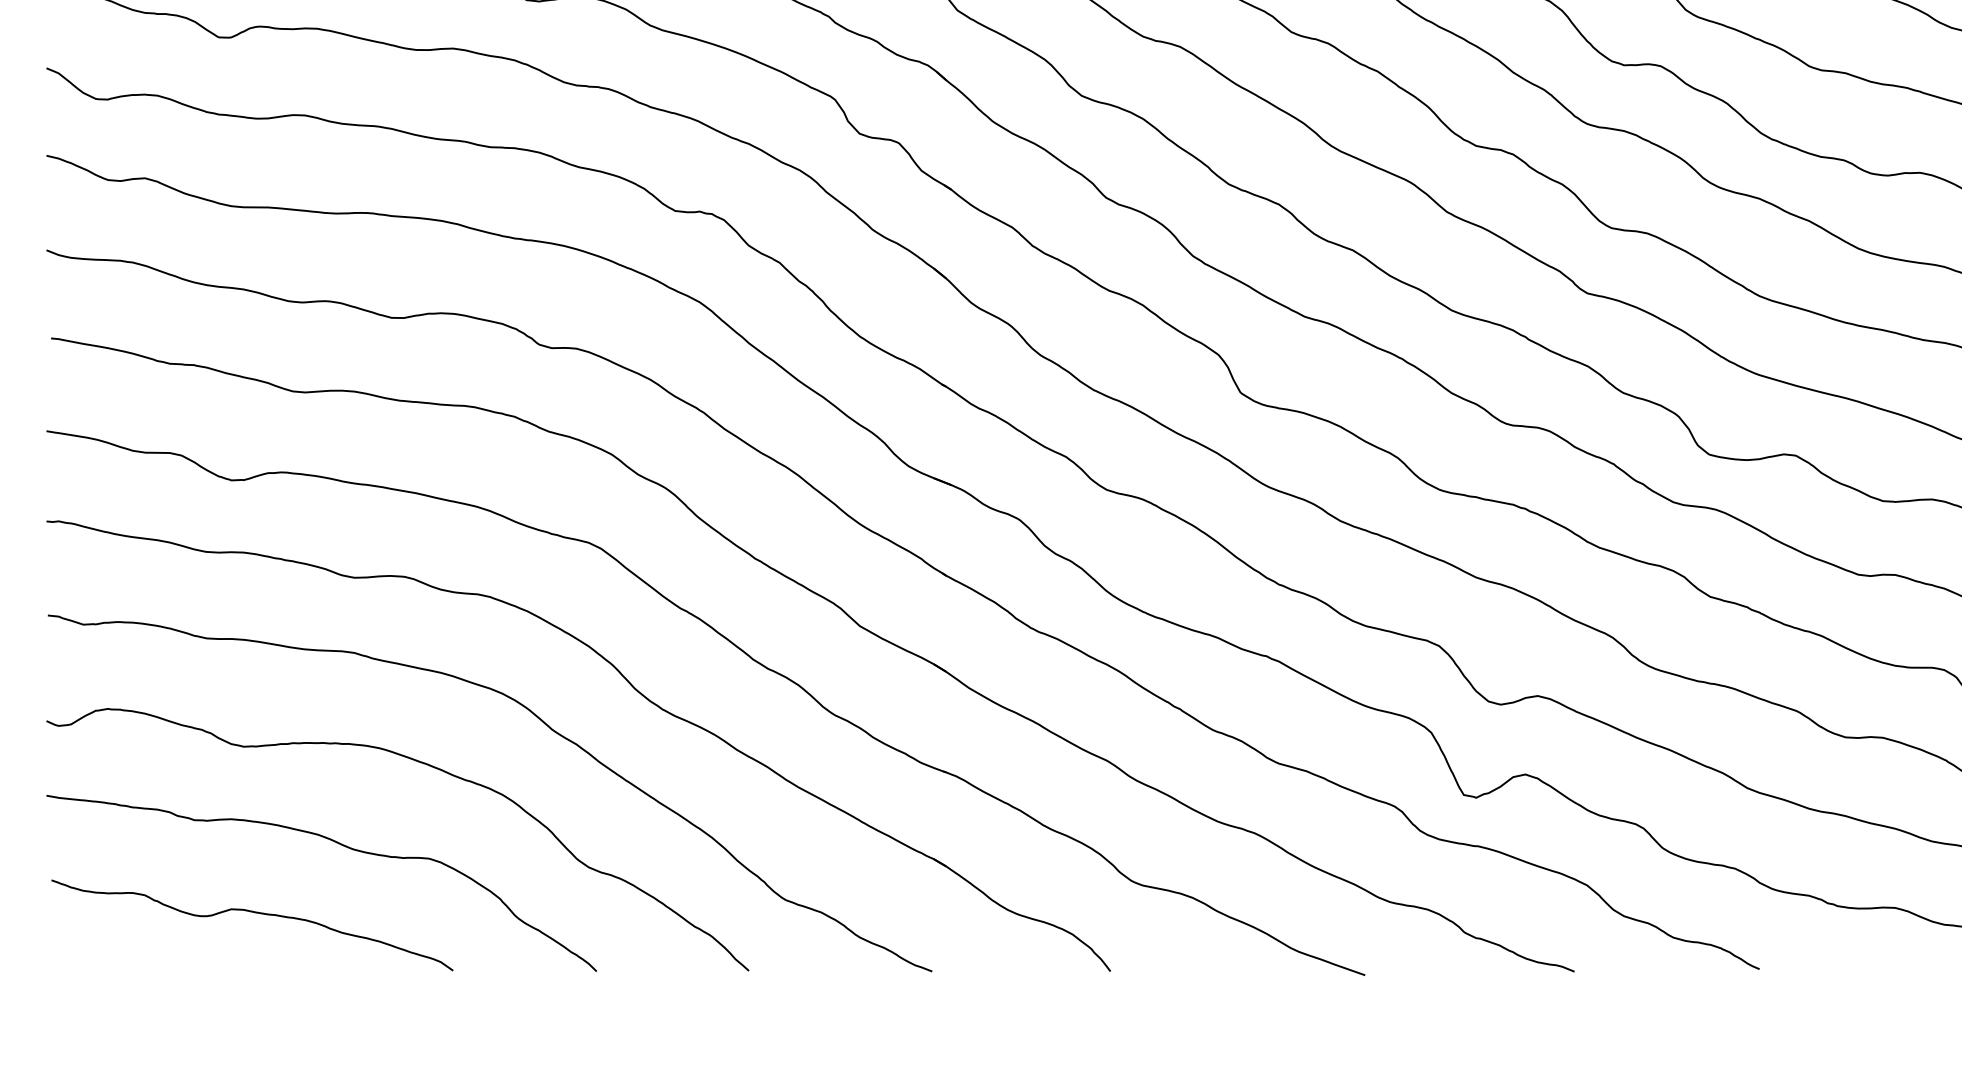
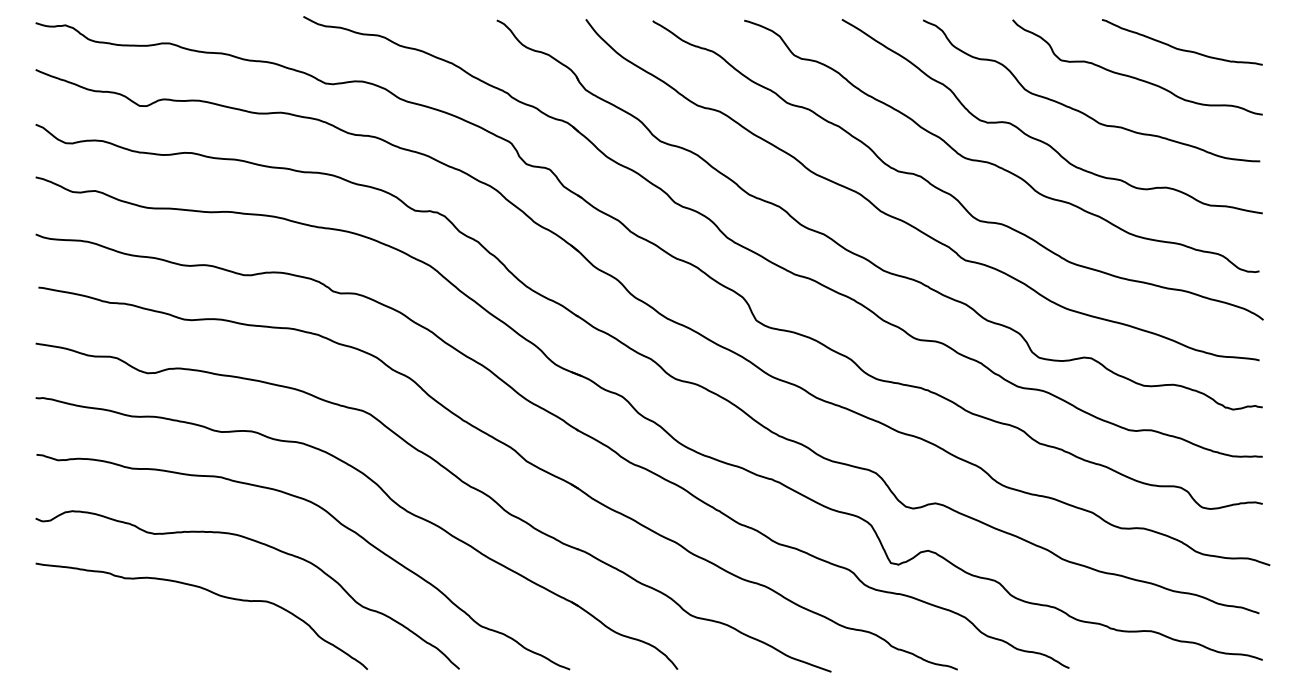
curve: (251, 913) -> (159, 634), removed

